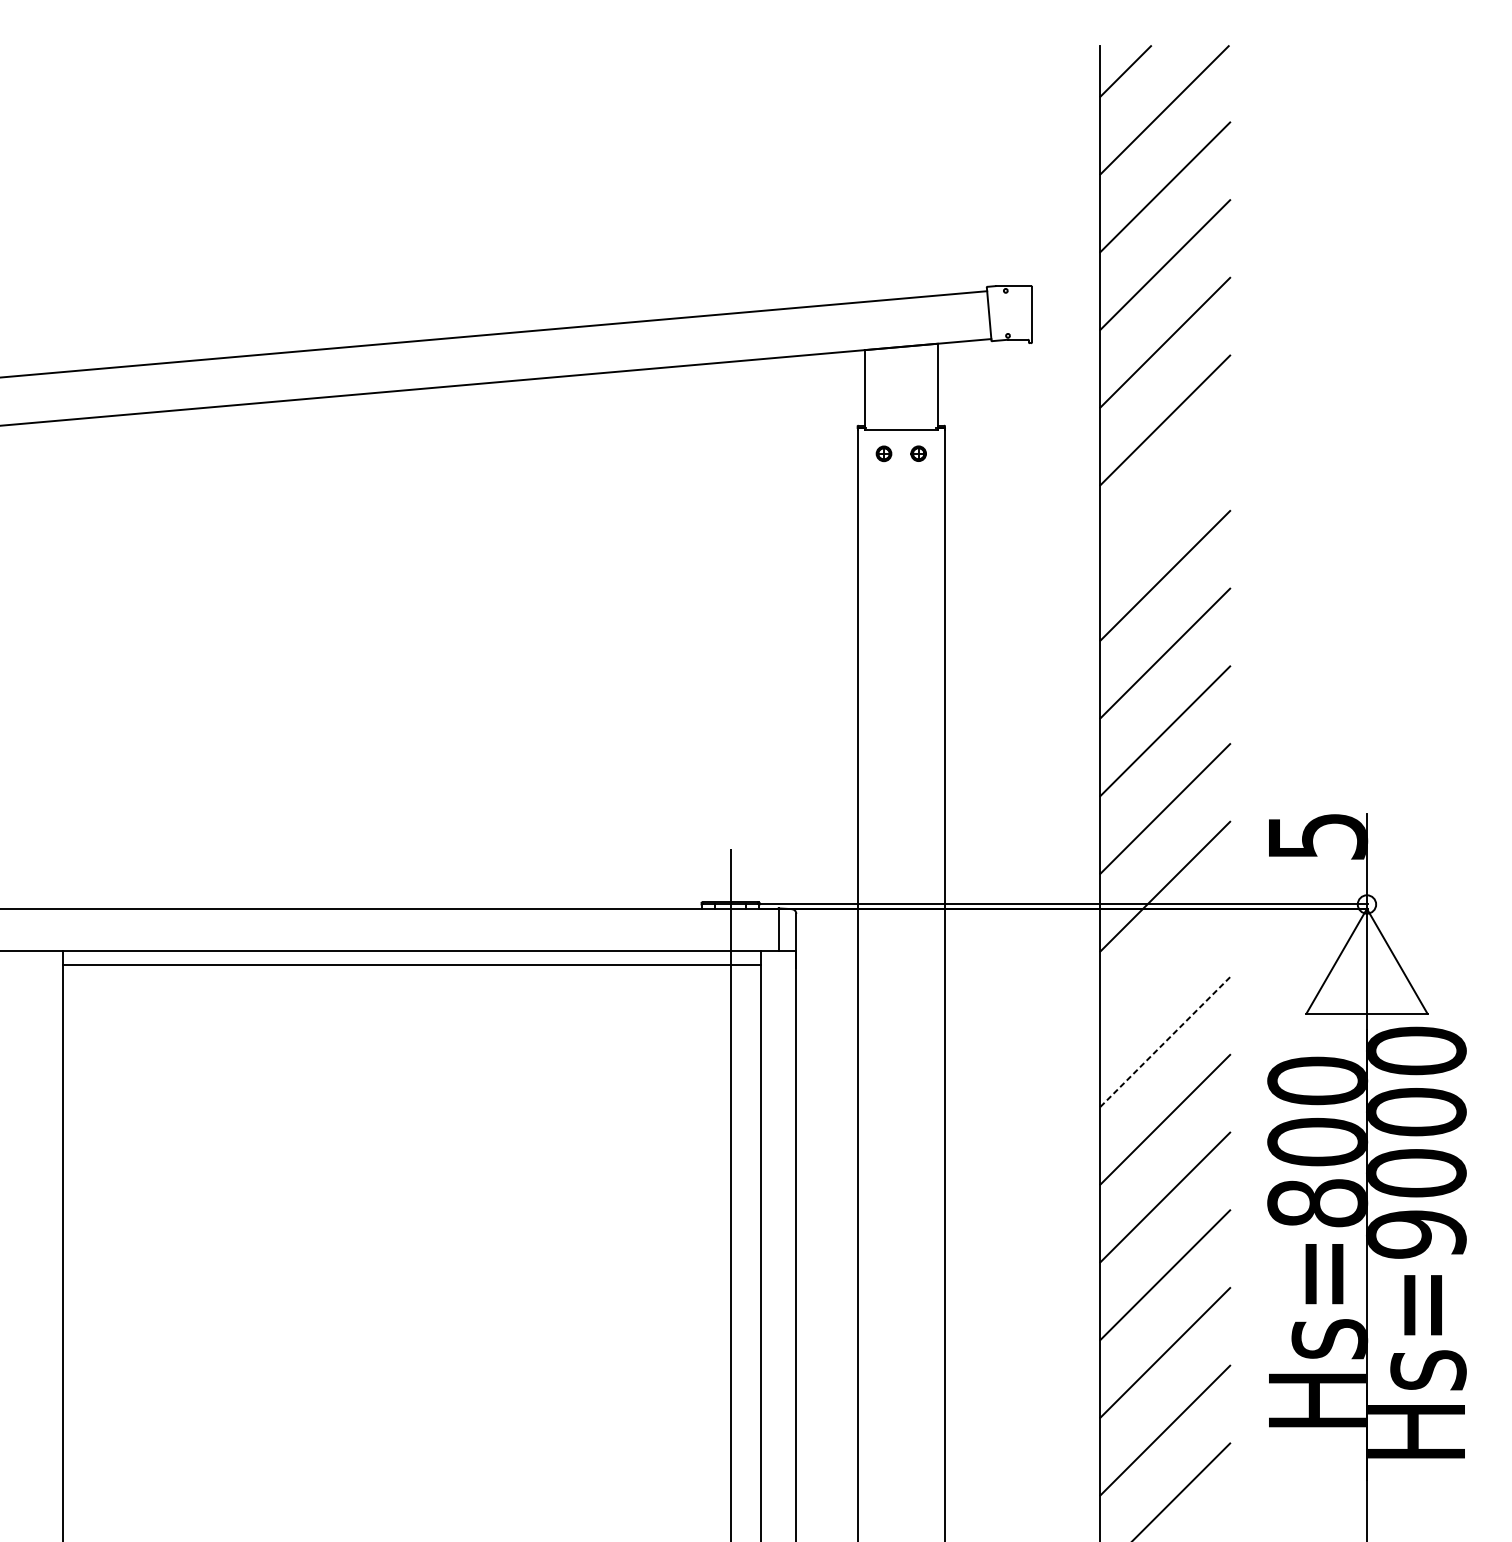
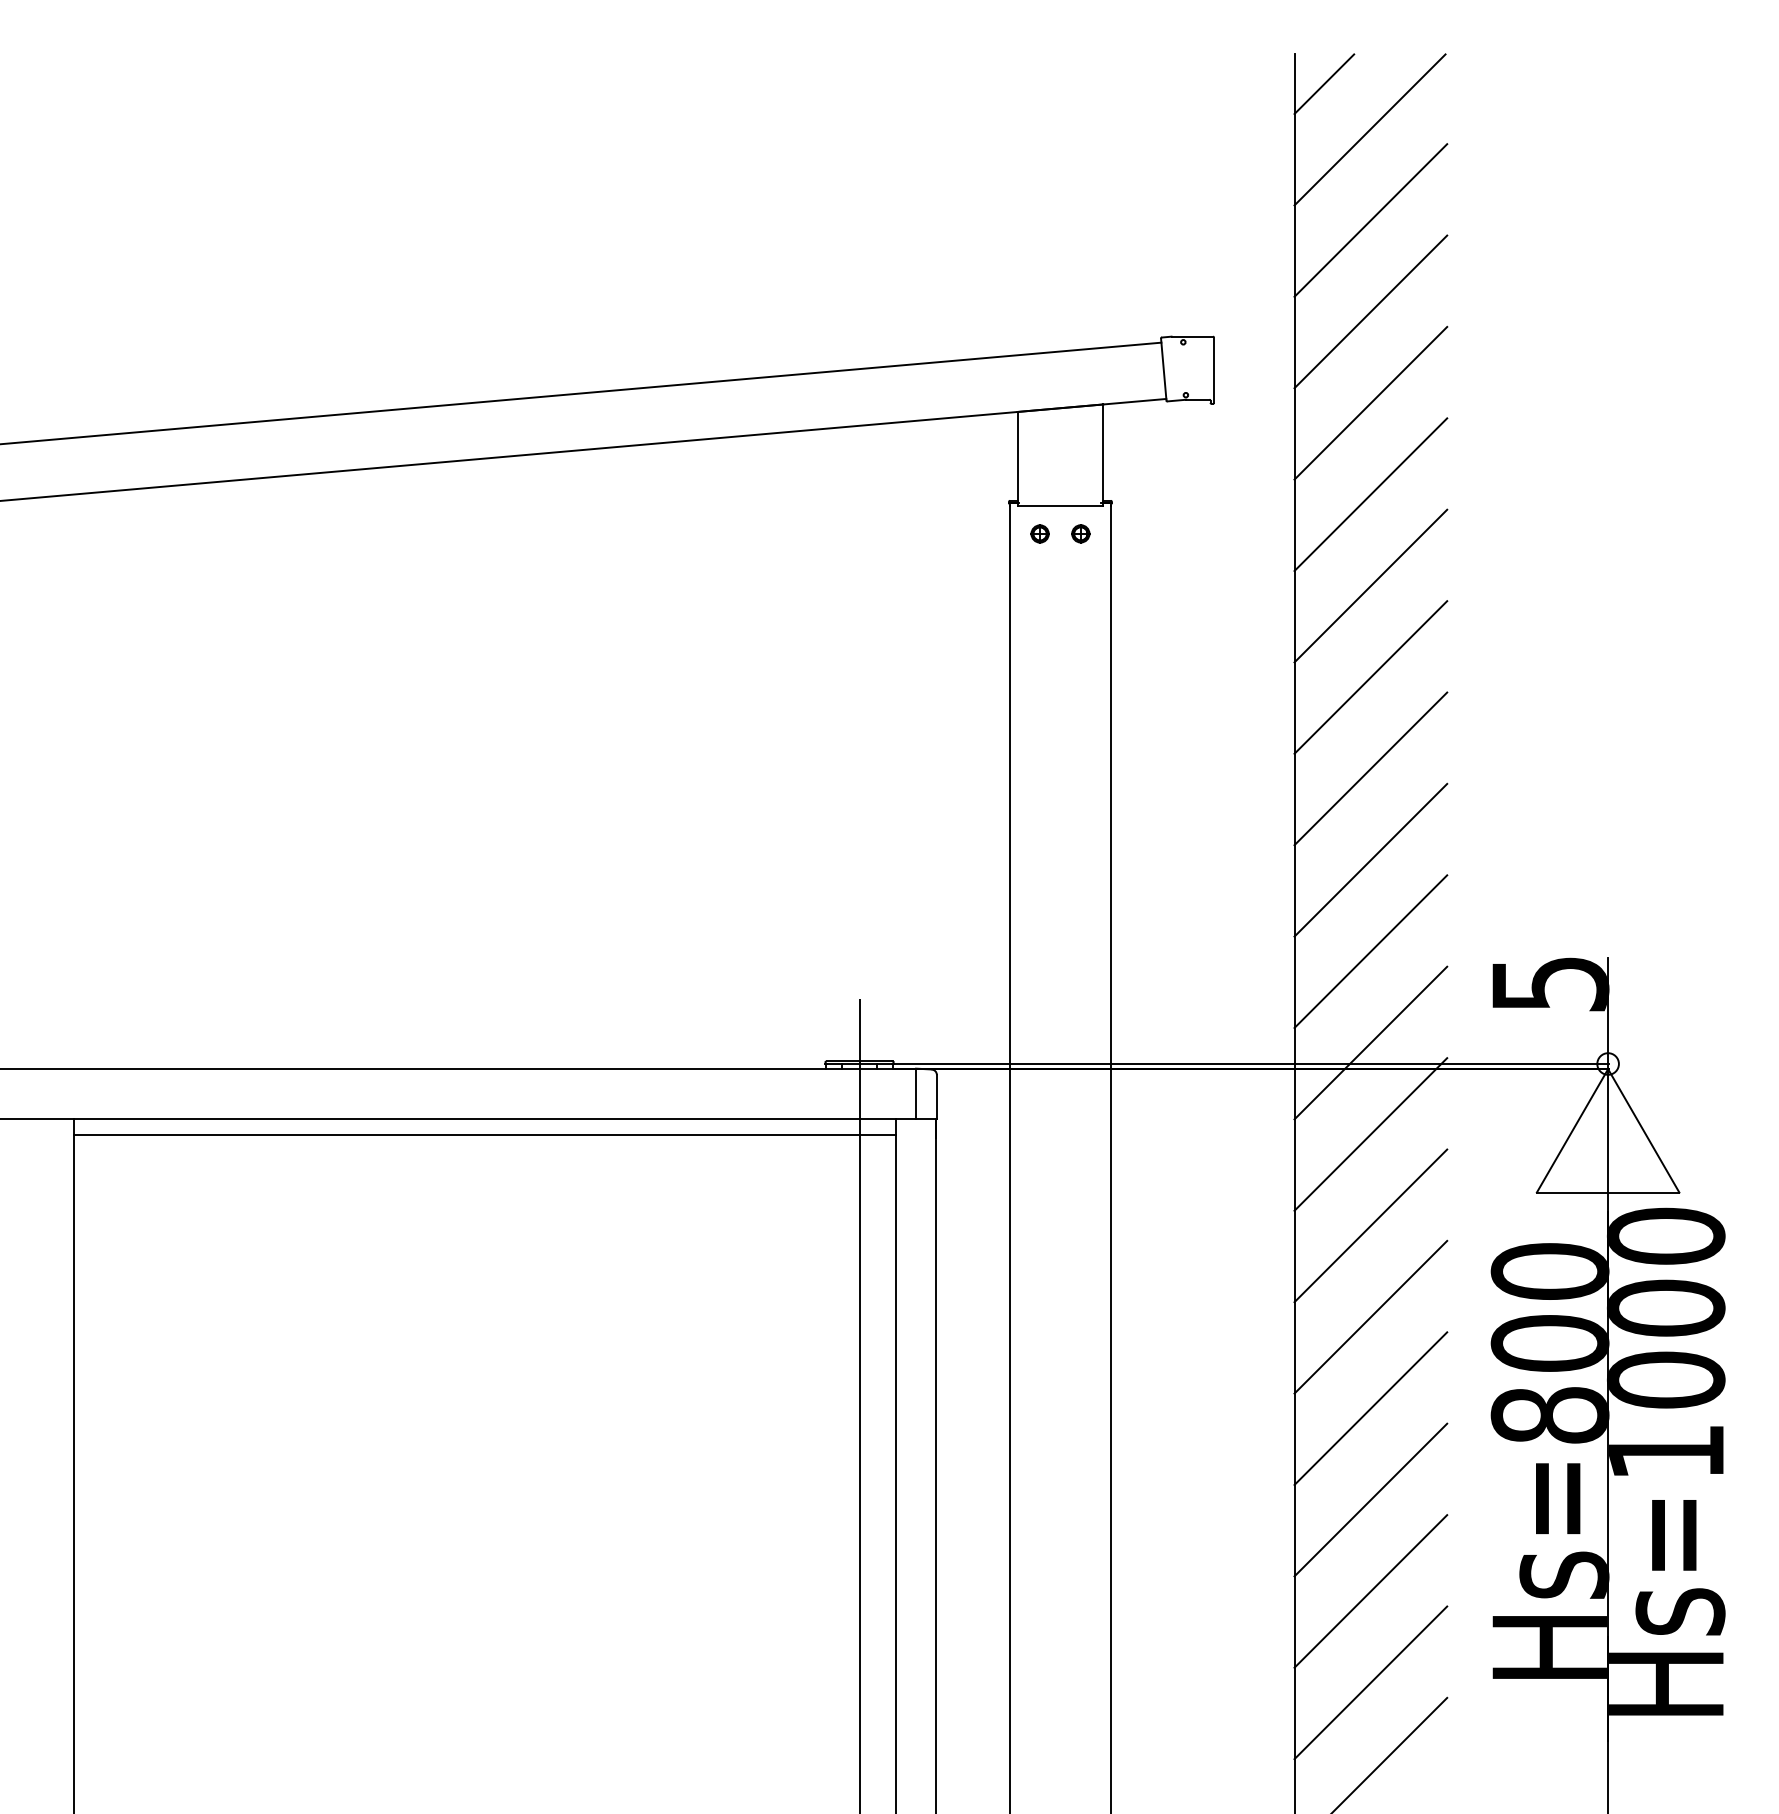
line: (1164, 497) -> (1370, 585), added
line: (1164, 964) -> (1370, 1134), added
line: (1164, 1041) -> (1370, 1225), dashed -> solid
text: (1415, 1234) -> (1665, 1452), Hs=9000 -> Hs=1000

